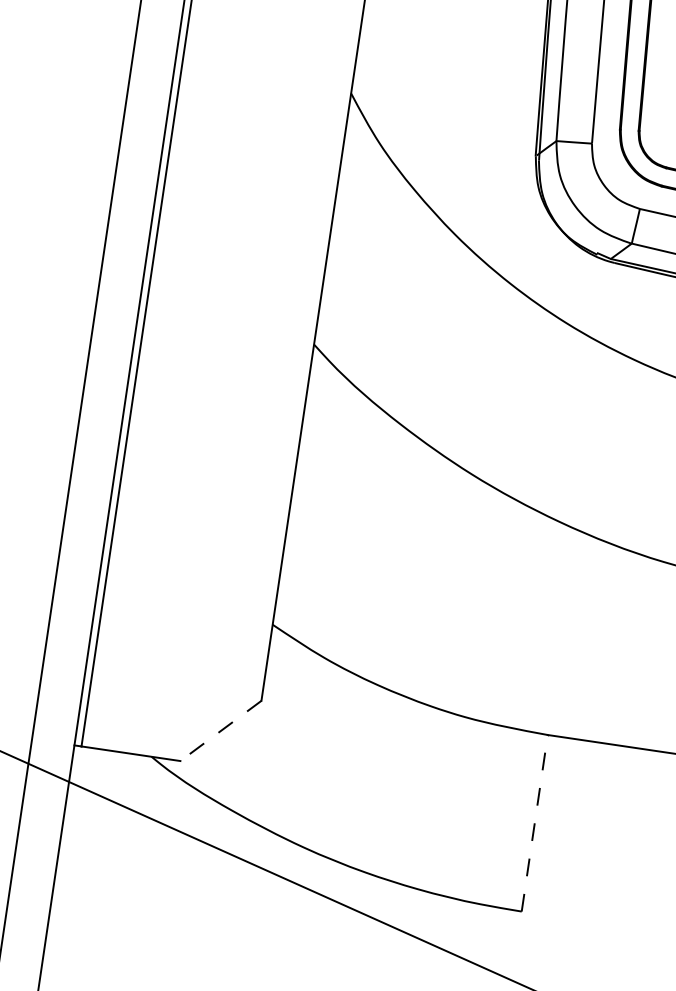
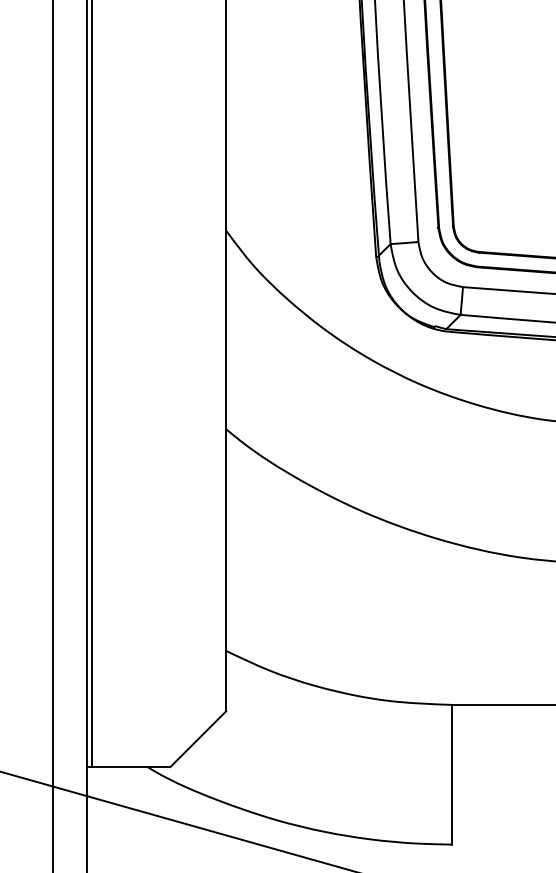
line: (221, 731) -> (198, 739), dashed -> solid
line: (534, 822) -> (451, 774), dashed -> solid

